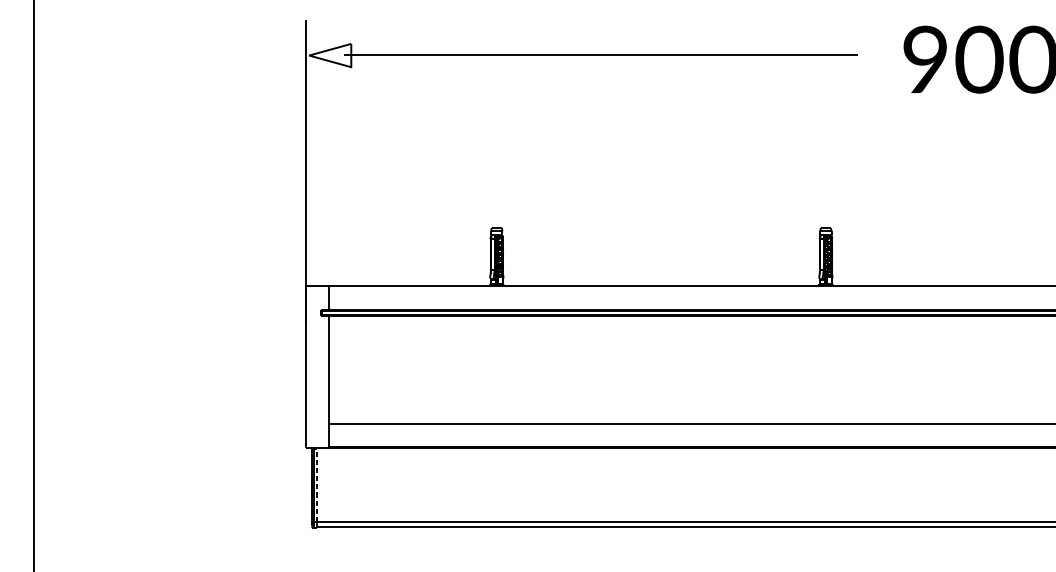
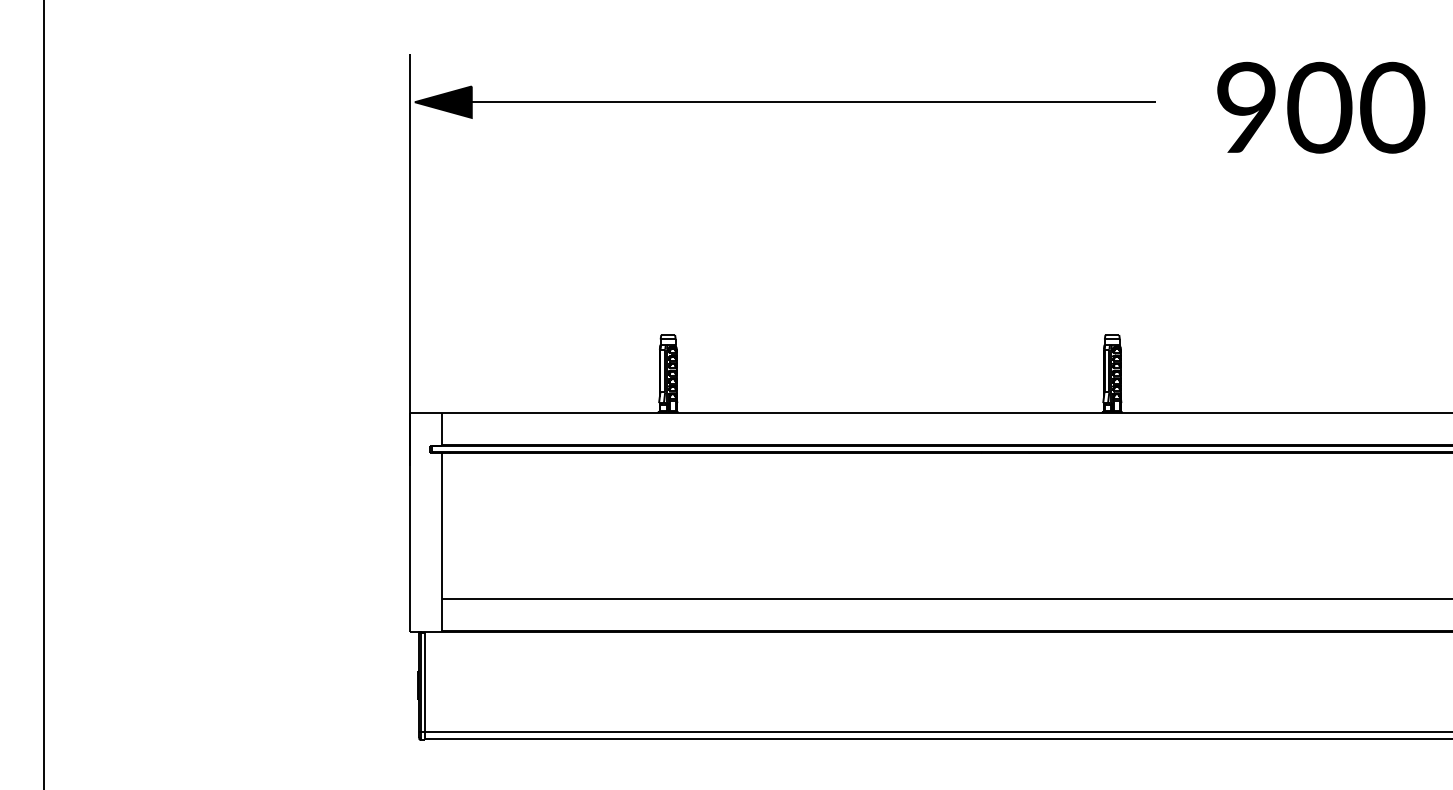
fill: (329, 55) -> (442, 101), added
line: (317, 484) -> (425, 681), dashed -> solid

